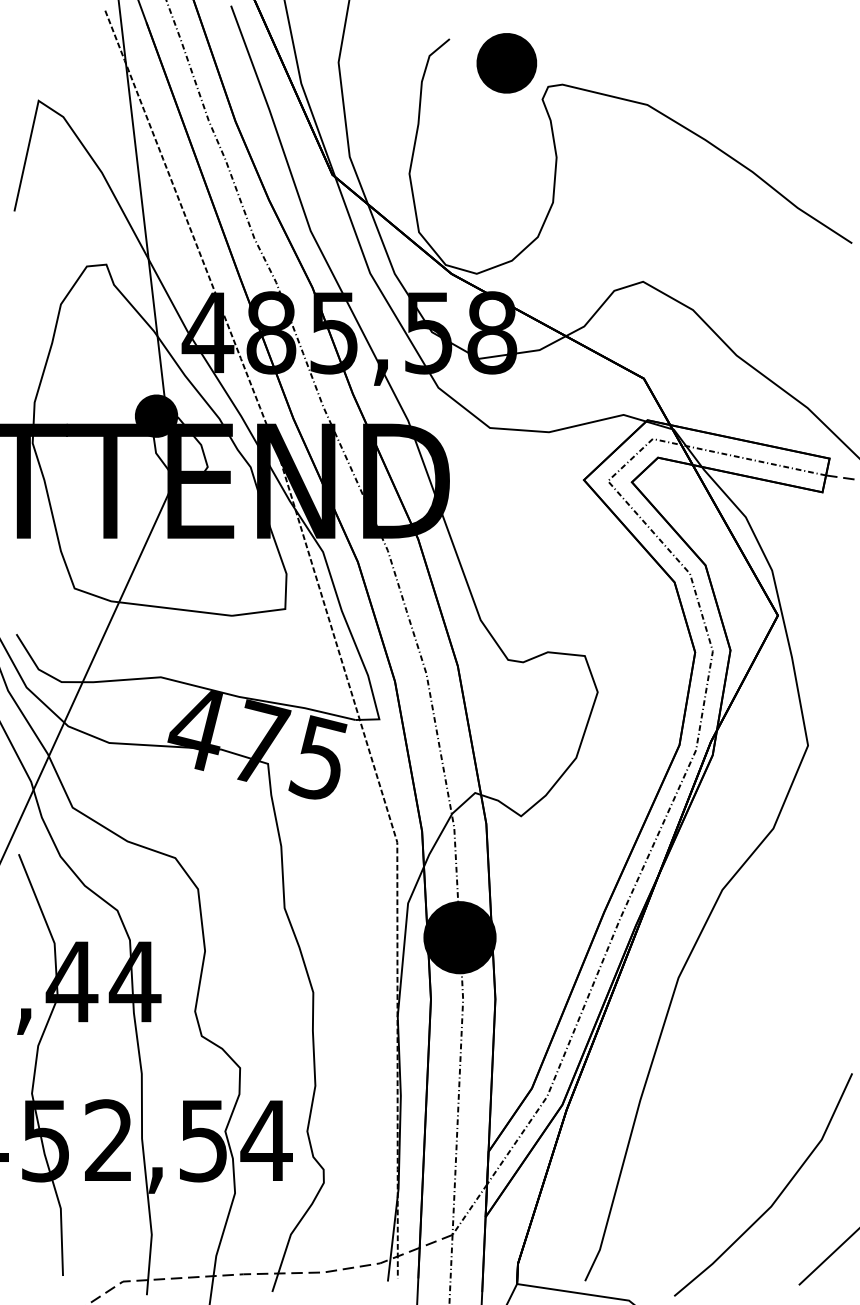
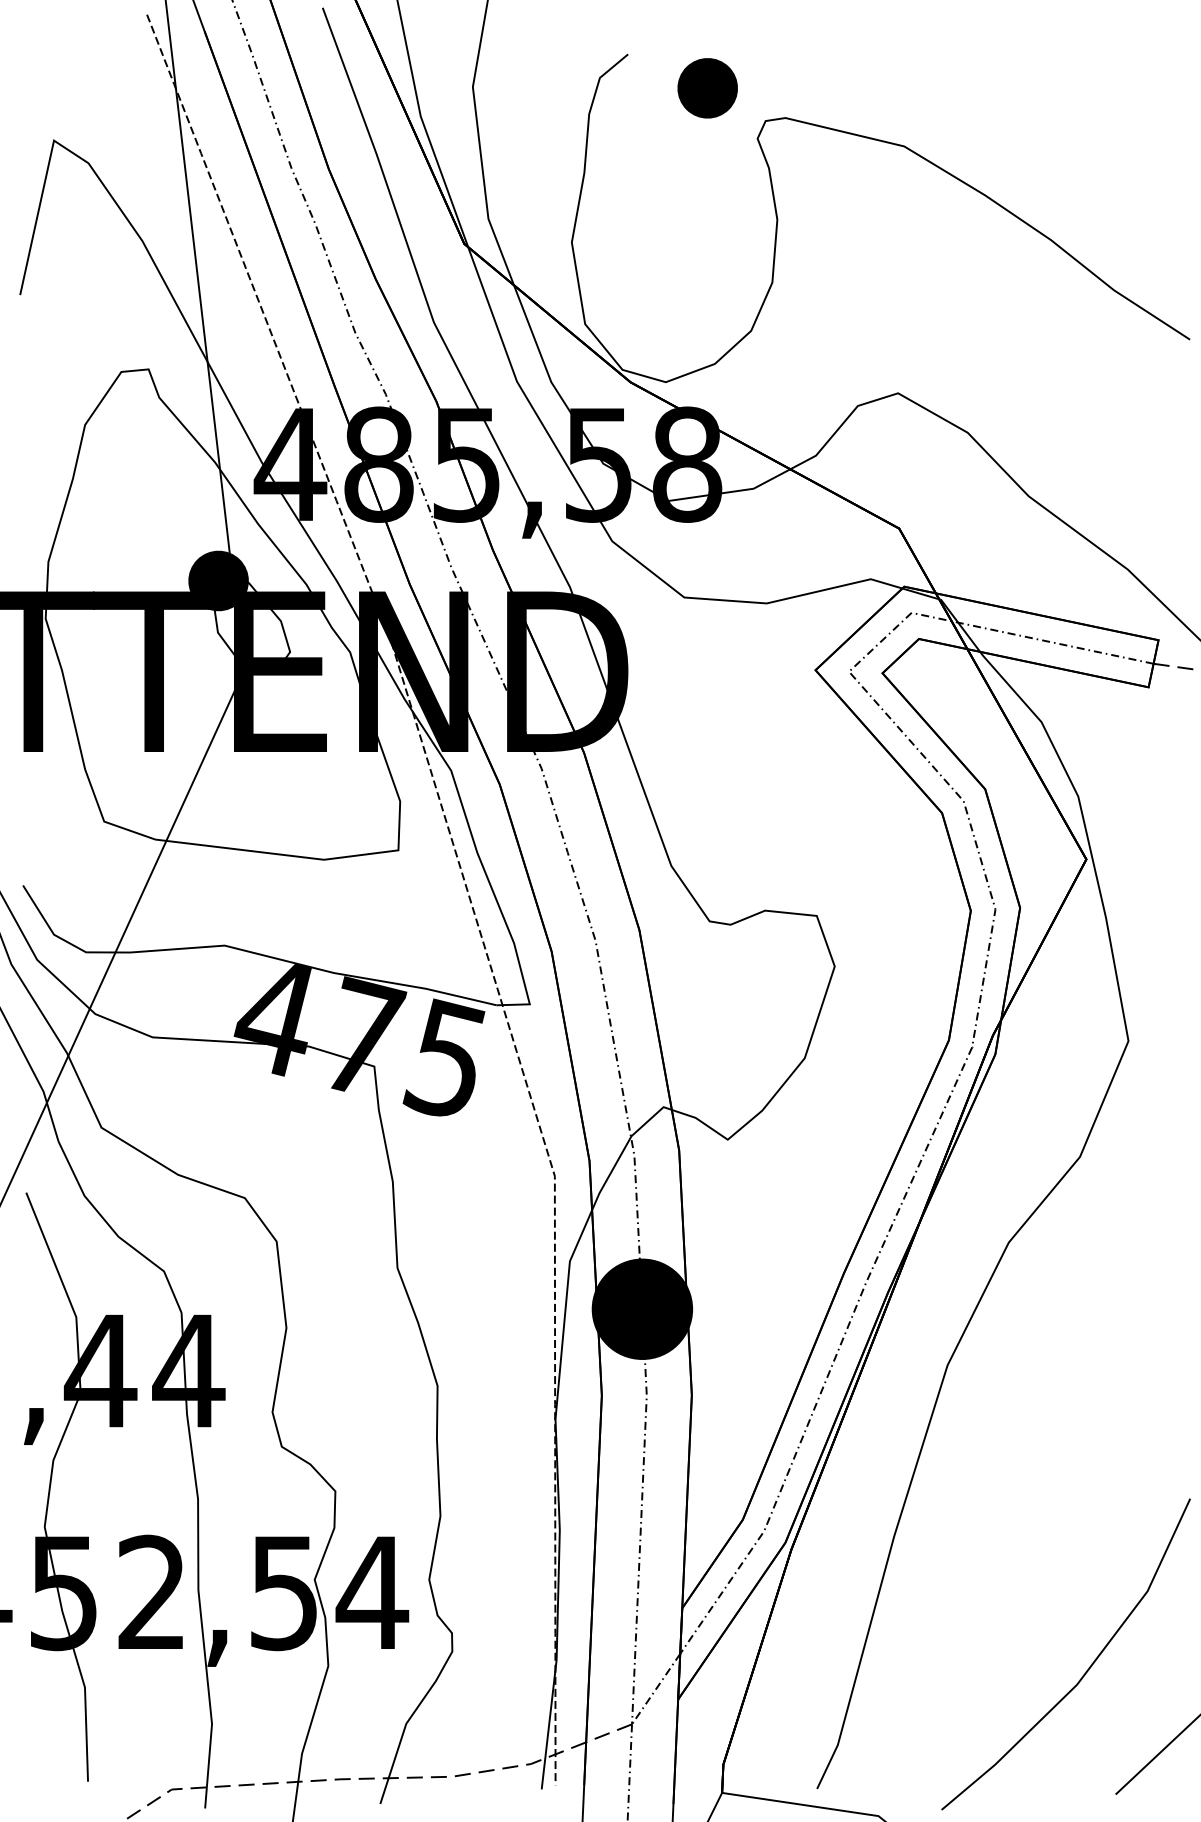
part: (506, 63) -> (707, 88), size x0.71

